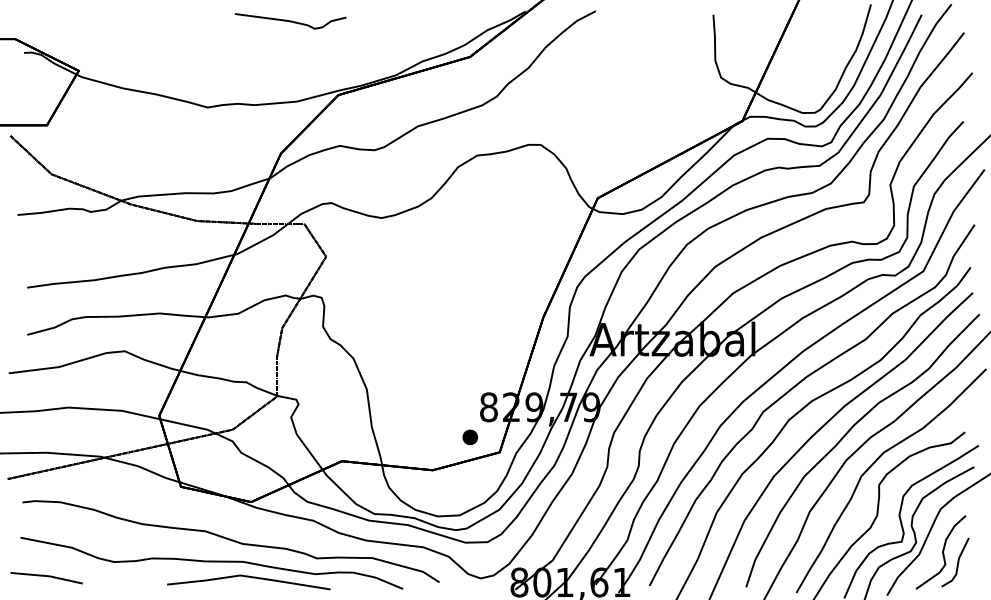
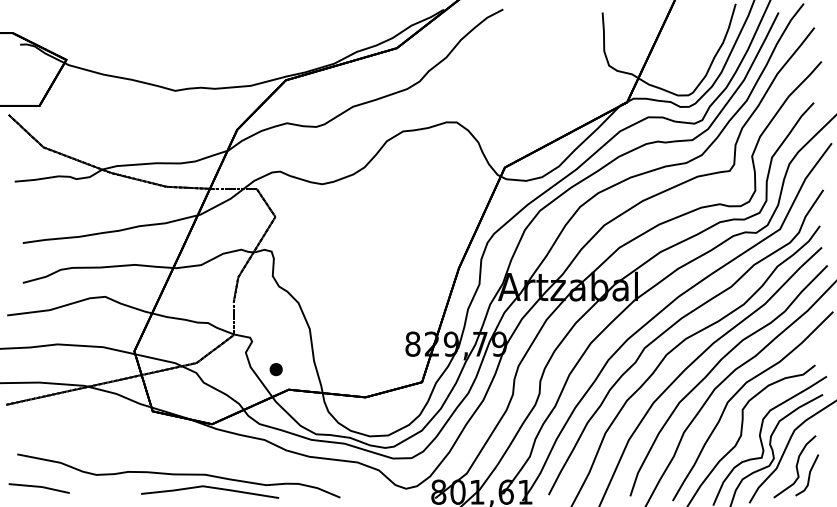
curve: (290, 21) -> (245, 18), removed
part: (469, 437) -> (275, 369), moved
curve: (230, 540) -> (194, 456), removed

